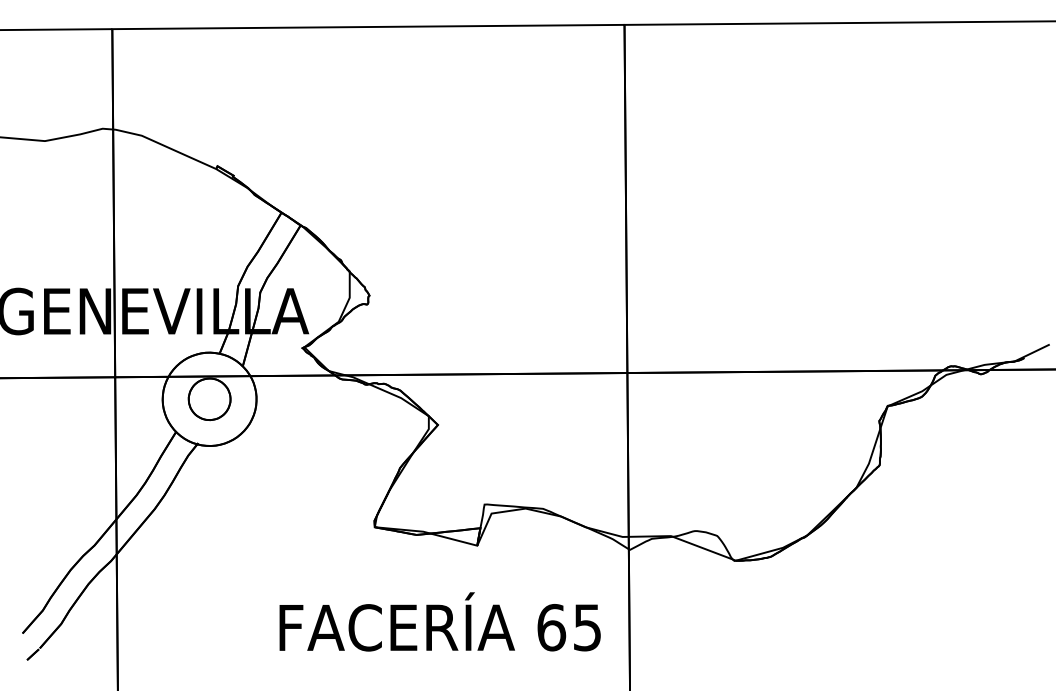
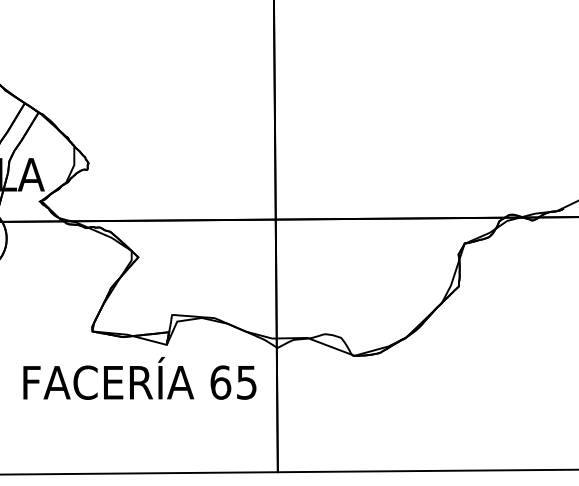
text: (439, 621) -> (139, 378), moved

